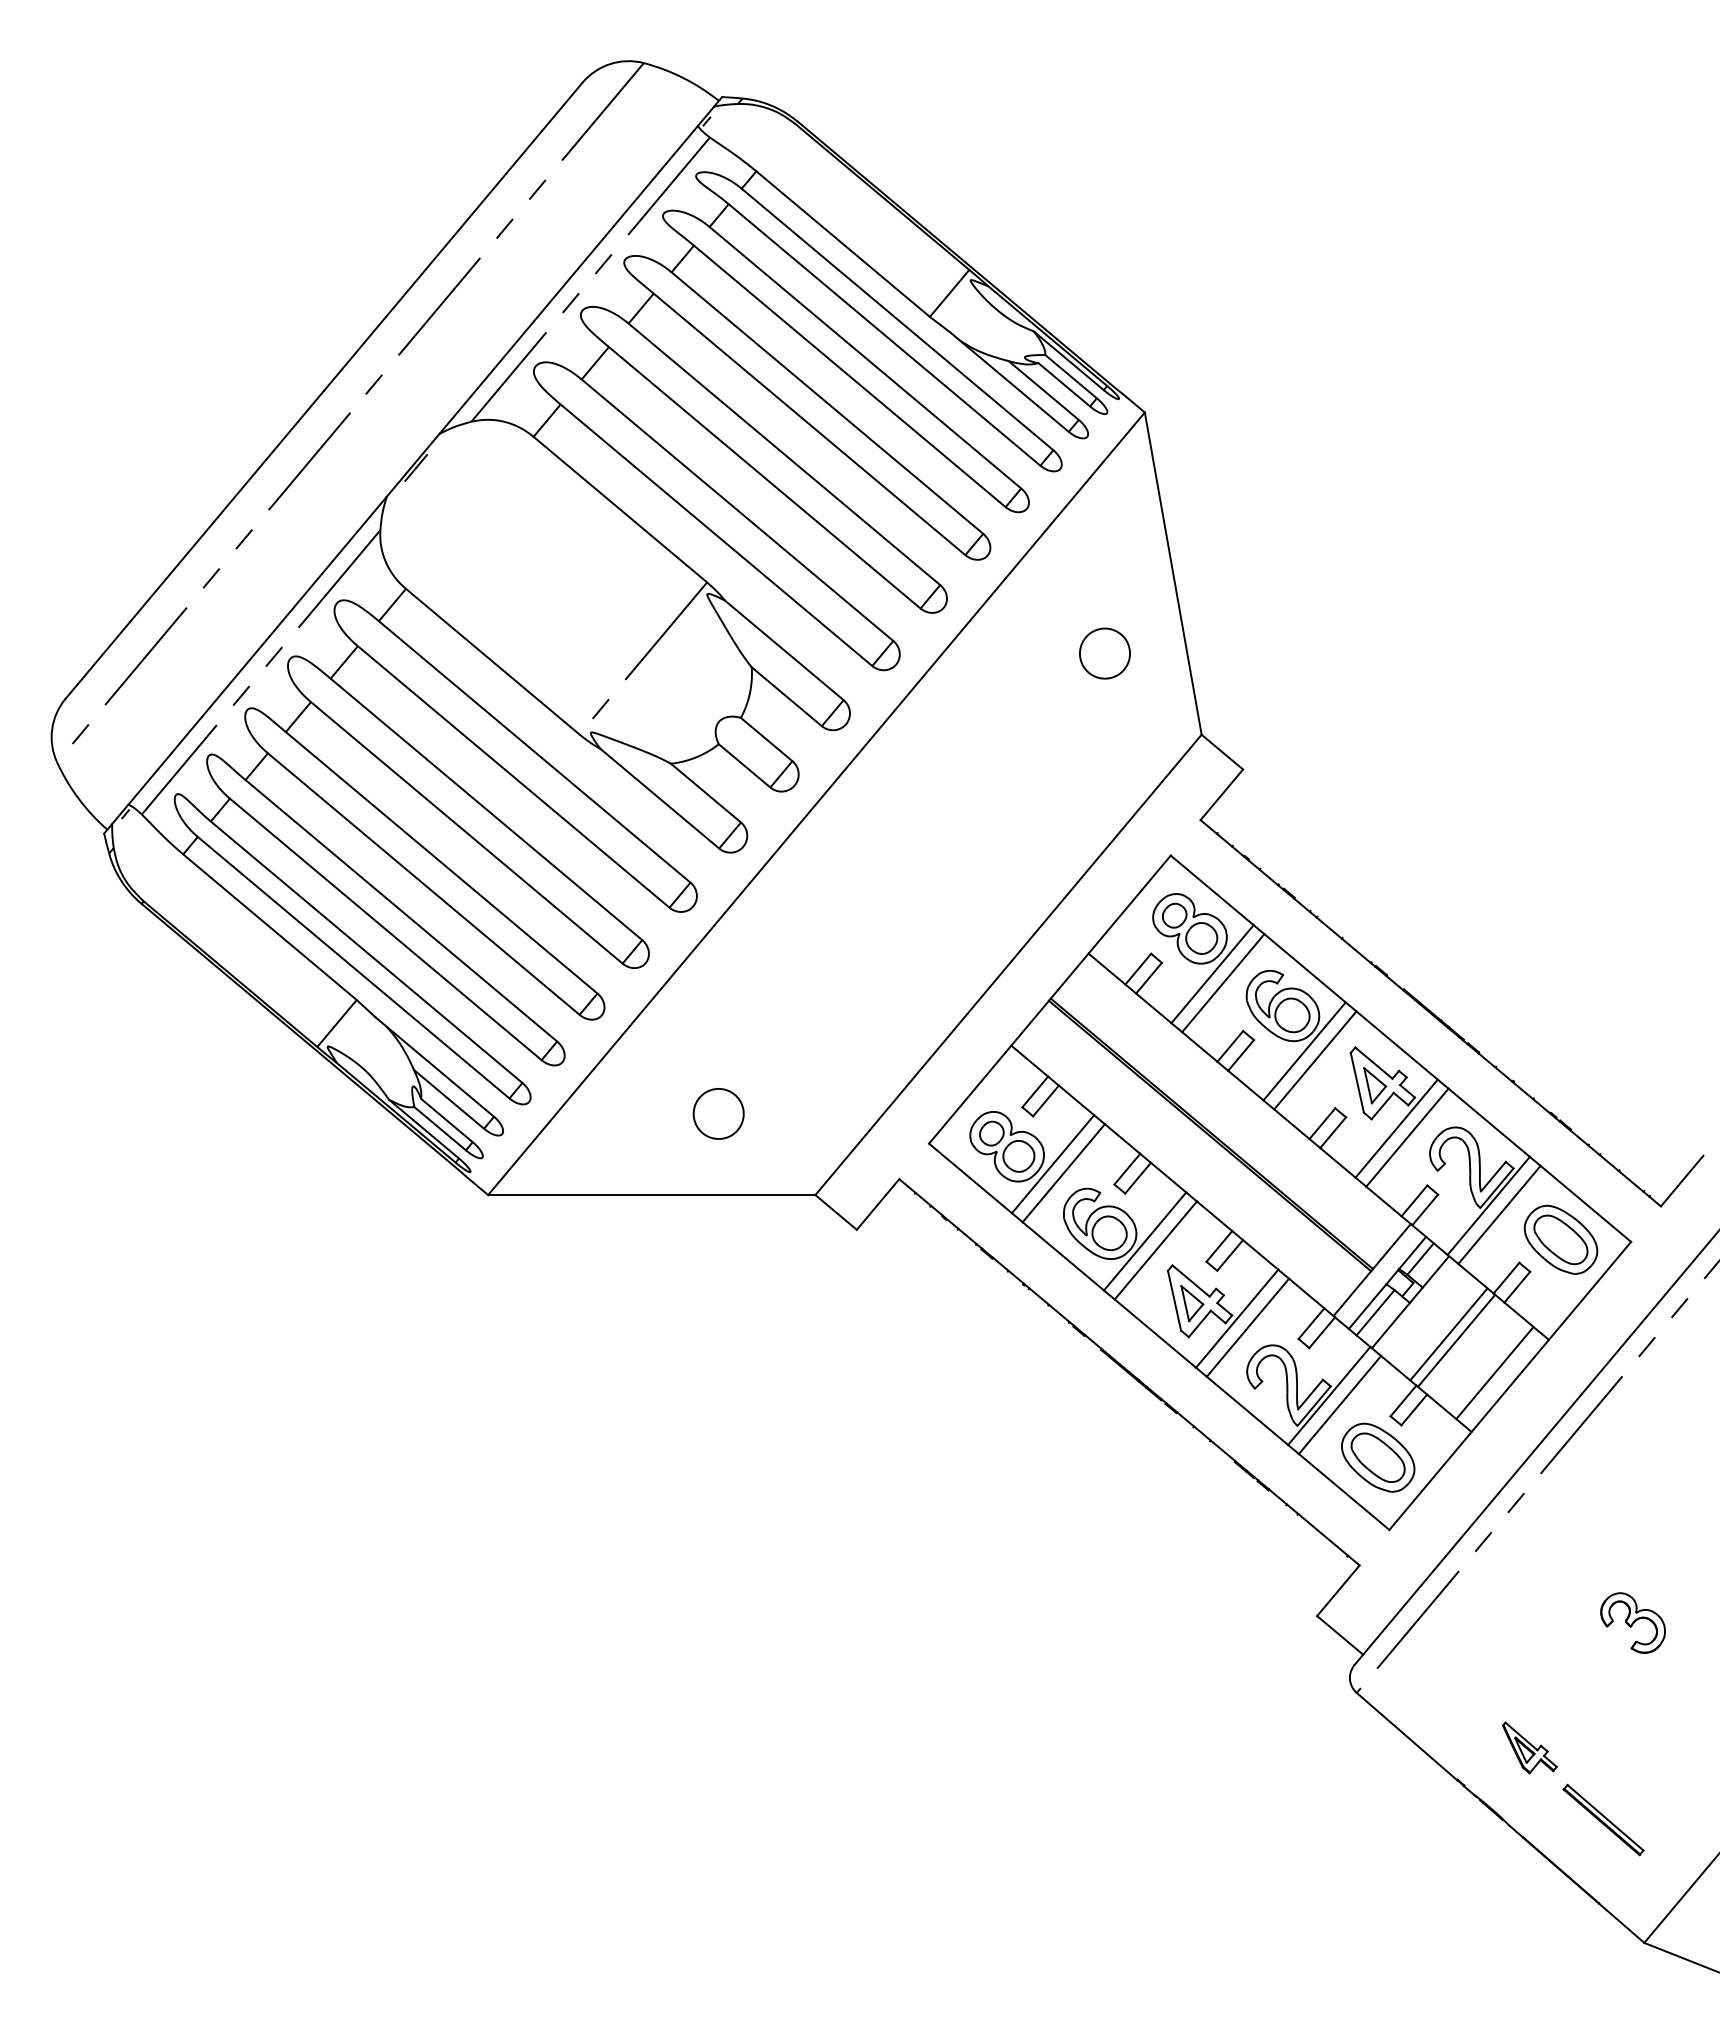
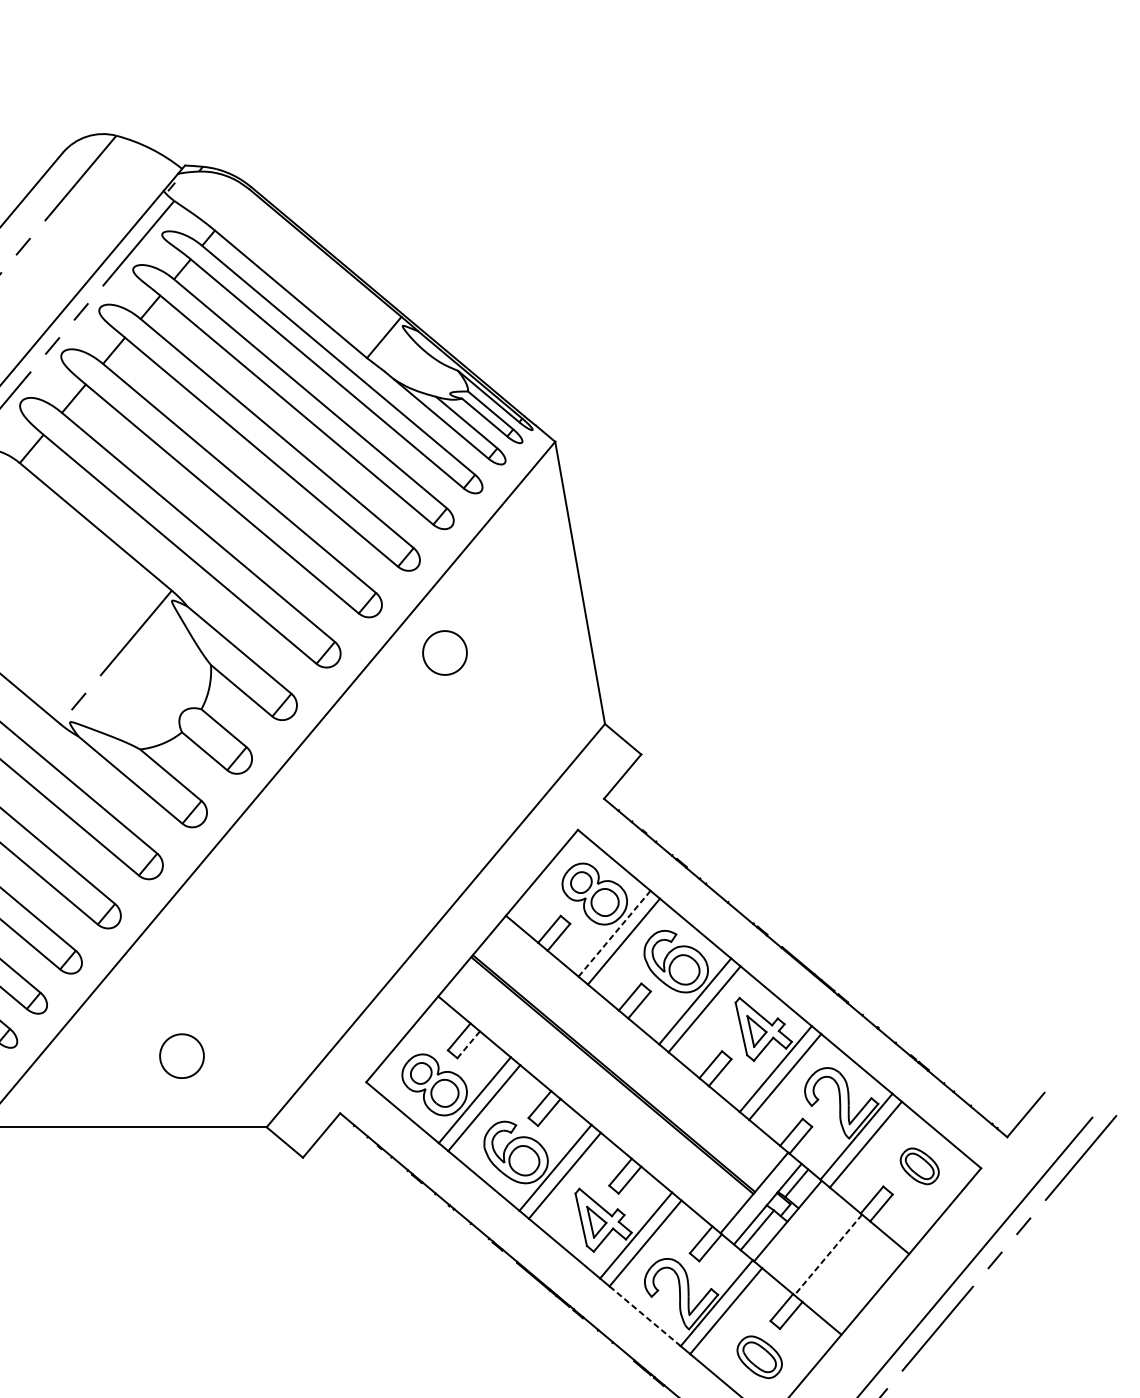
part: (1104, 653) -> (444, 652), moved
line: (1212, 974) -> (614, 934), solid -> dashed
line: (1046, 1100) -> (469, 1044), solid -> dashed
part: (1560, 1239) -> (919, 1166), size x0.6
line: (1448, 1334) -> (821, 1249), removed
line: (1456, 1341) -> (828, 1255), solid -> dashed
line: (1494, 1373) -> (861, 1283), removed
line: (1247, 1410) -> (645, 1315), solid -> dashed
part: (1378, 1457) -> (759, 1357), size x0.7

